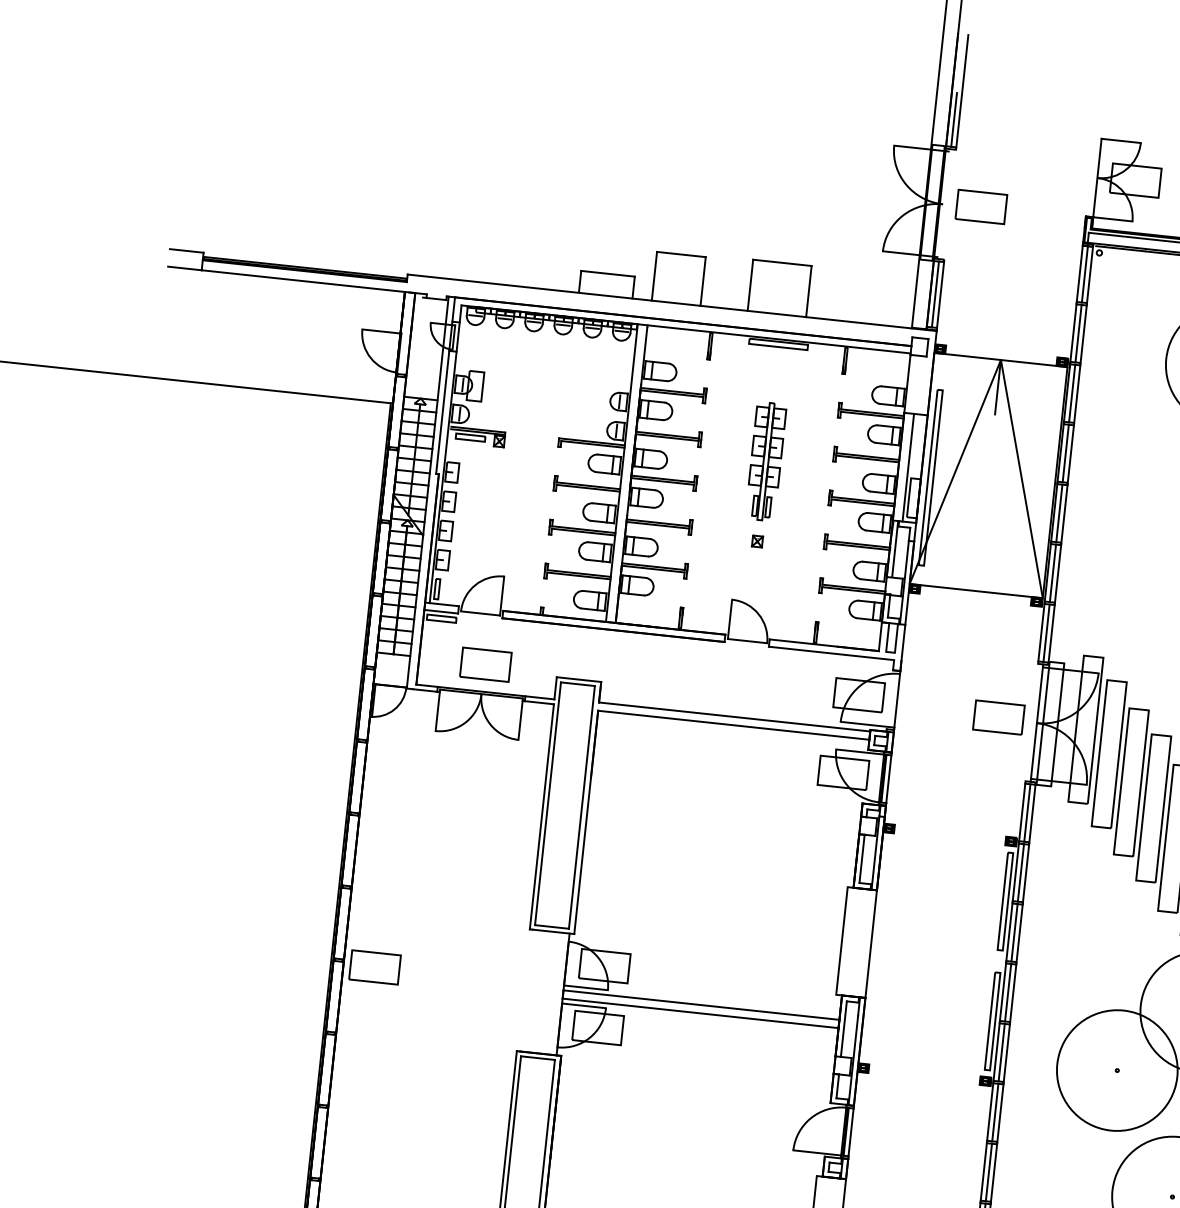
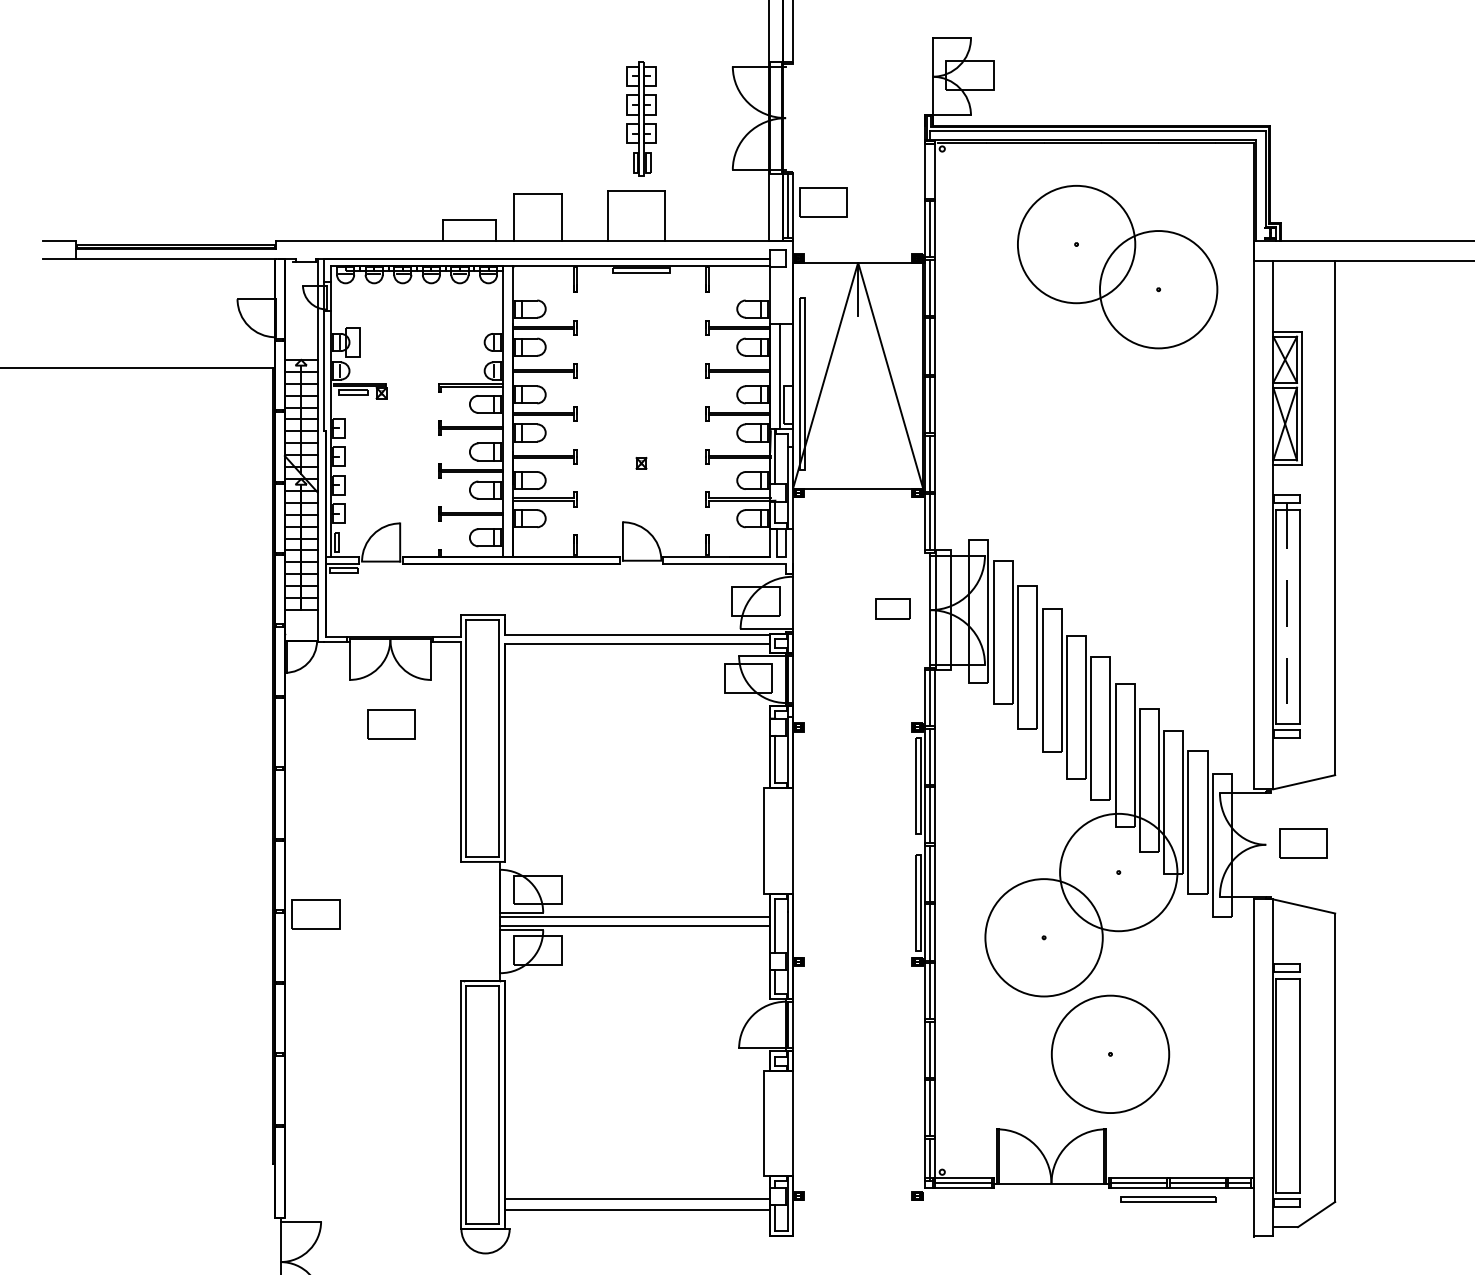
line: (954, 120) -> (788, 35), removed
part: (981, 206) -> (823, 202), moved
line: (1085, 273) -> (930, 170), removed
part: (766, 460) -> (641, 118), moved
part: (485, 664) -> (391, 724), moved
part: (998, 717) -> (892, 608), size x0.7

